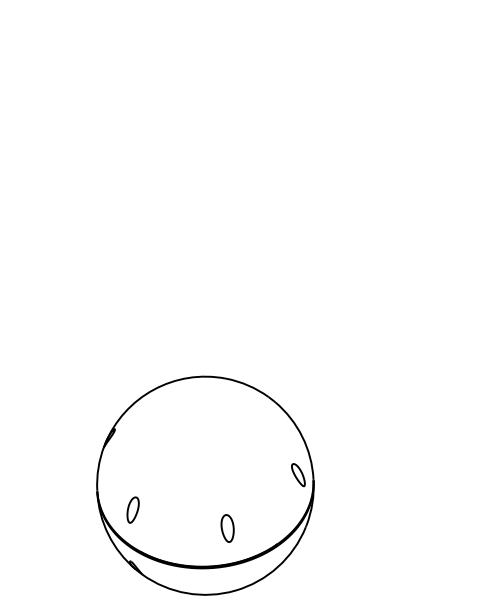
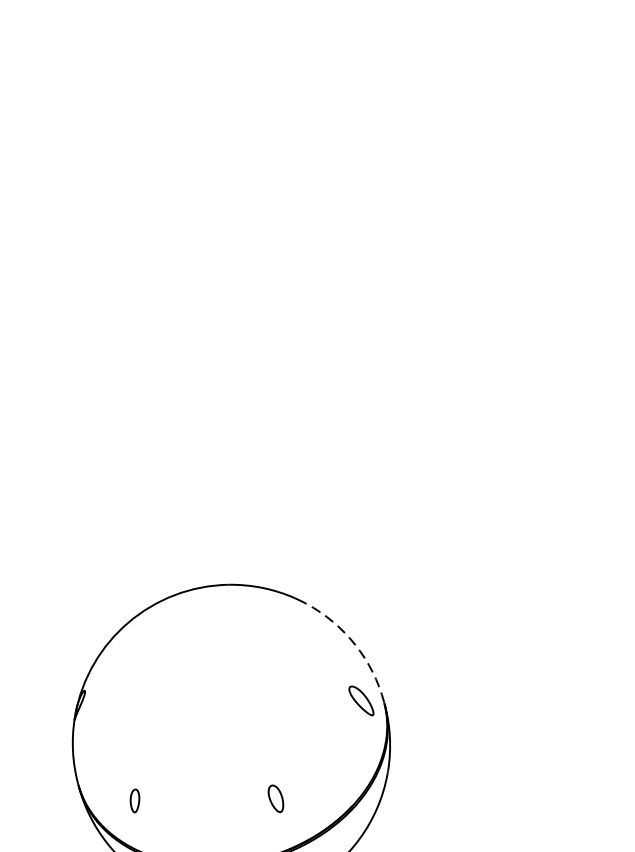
arc: (302, 436) -> (355, 644), solid -> dashed
part: (132, 509) -> (134, 800), size x0.6
part: (227, 528) -> (275, 798), size x0.7

